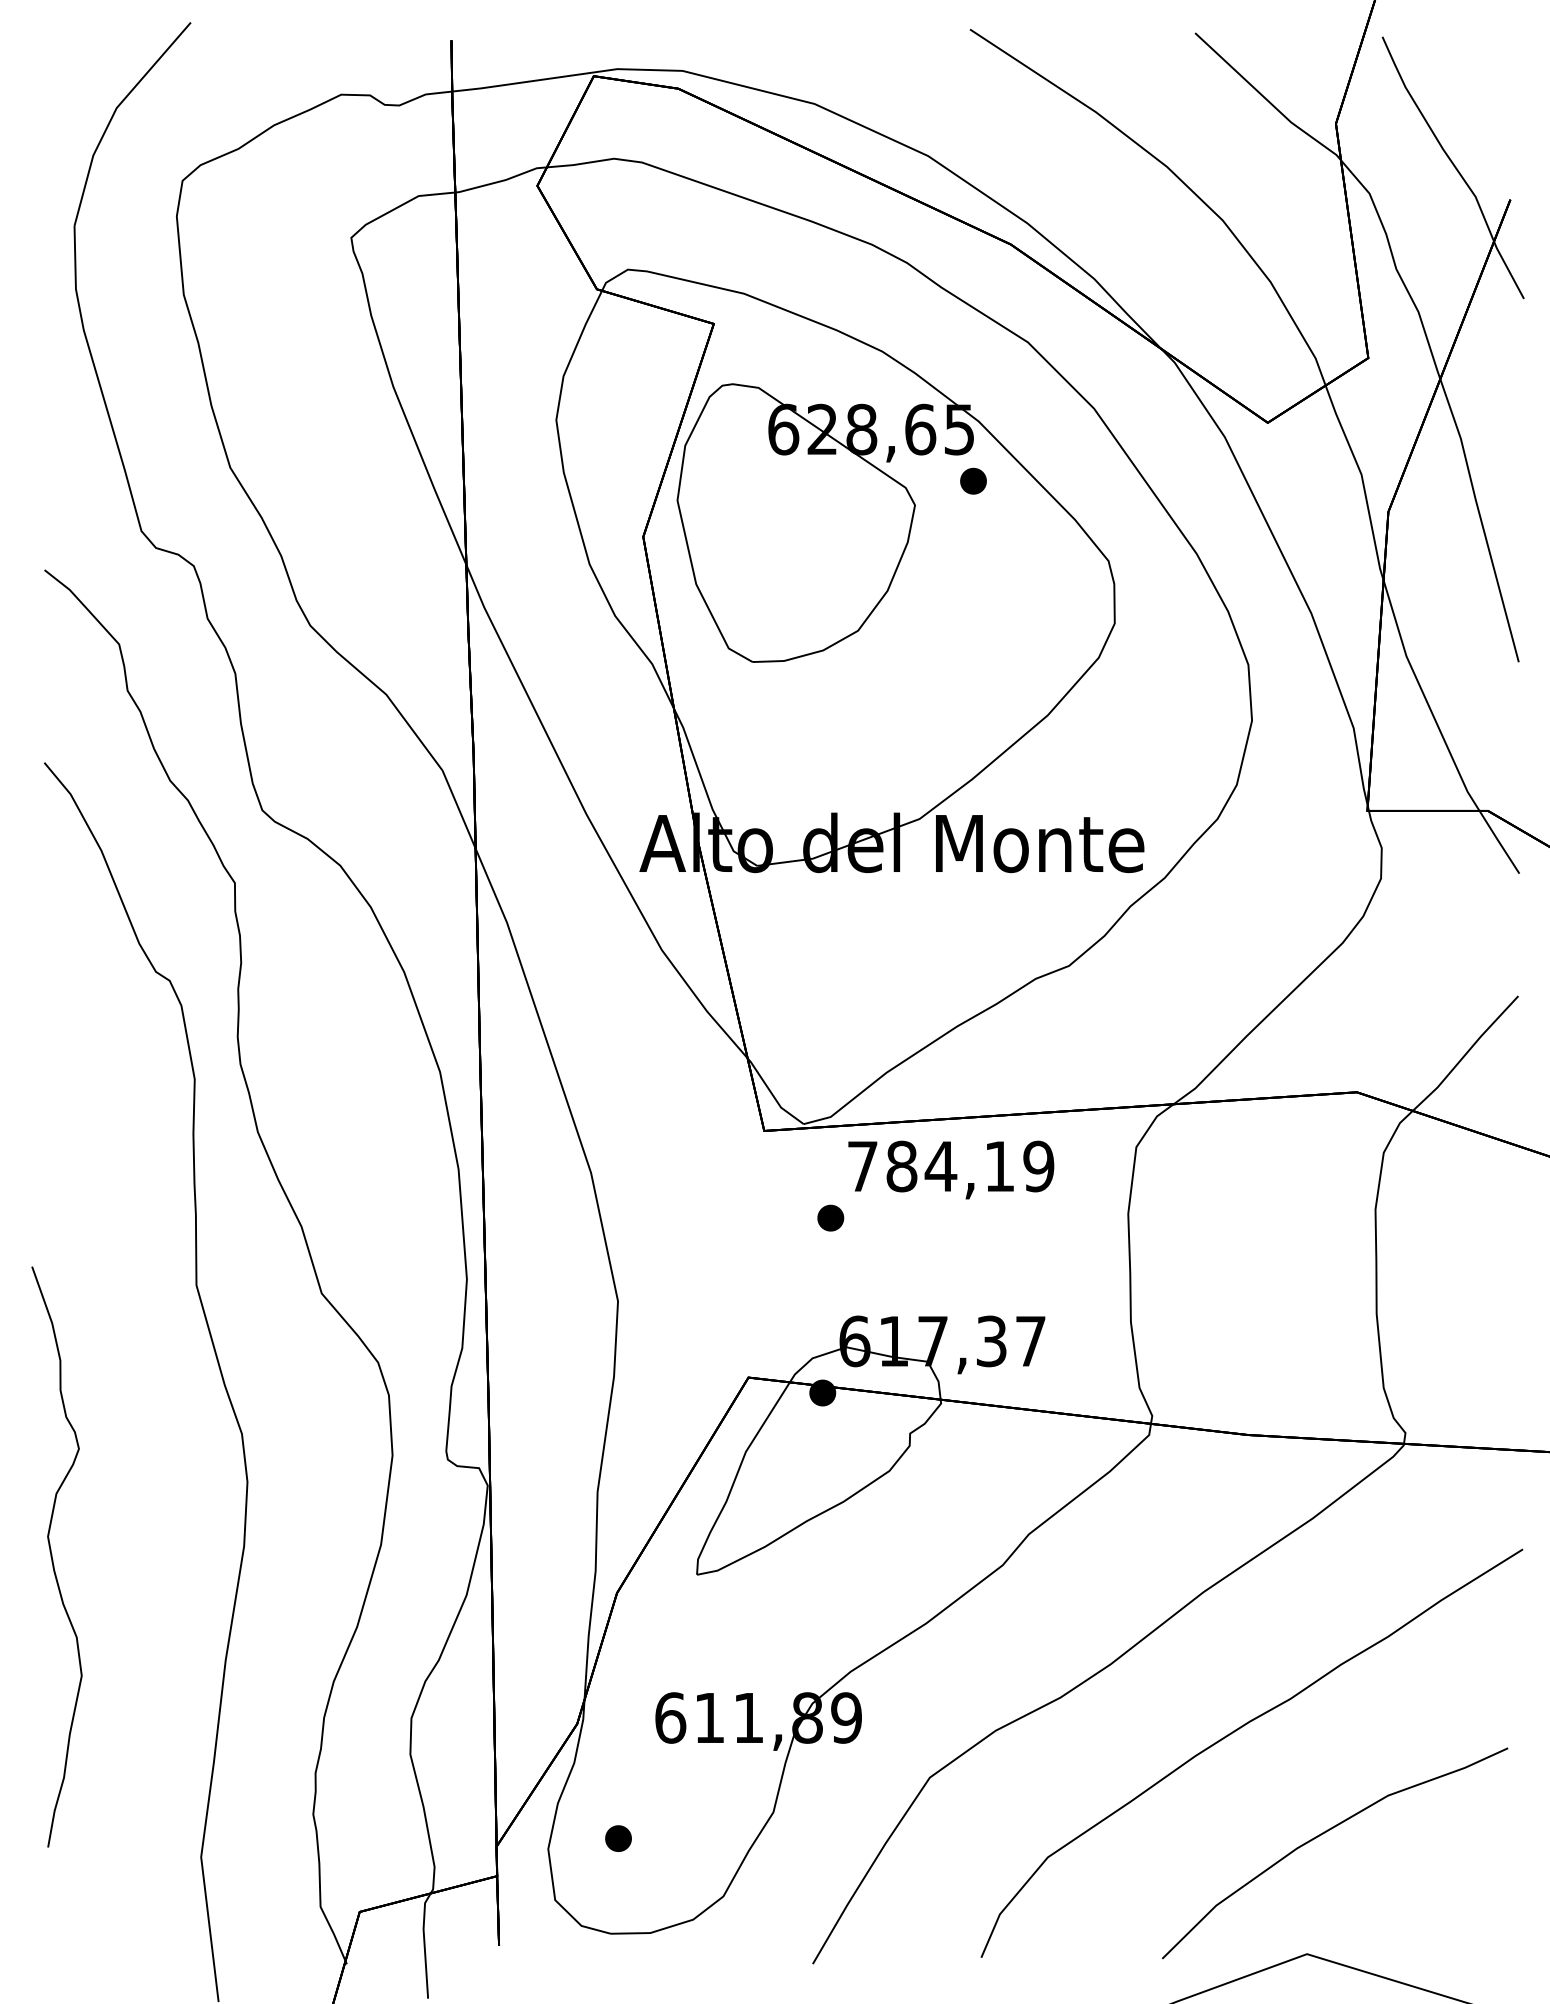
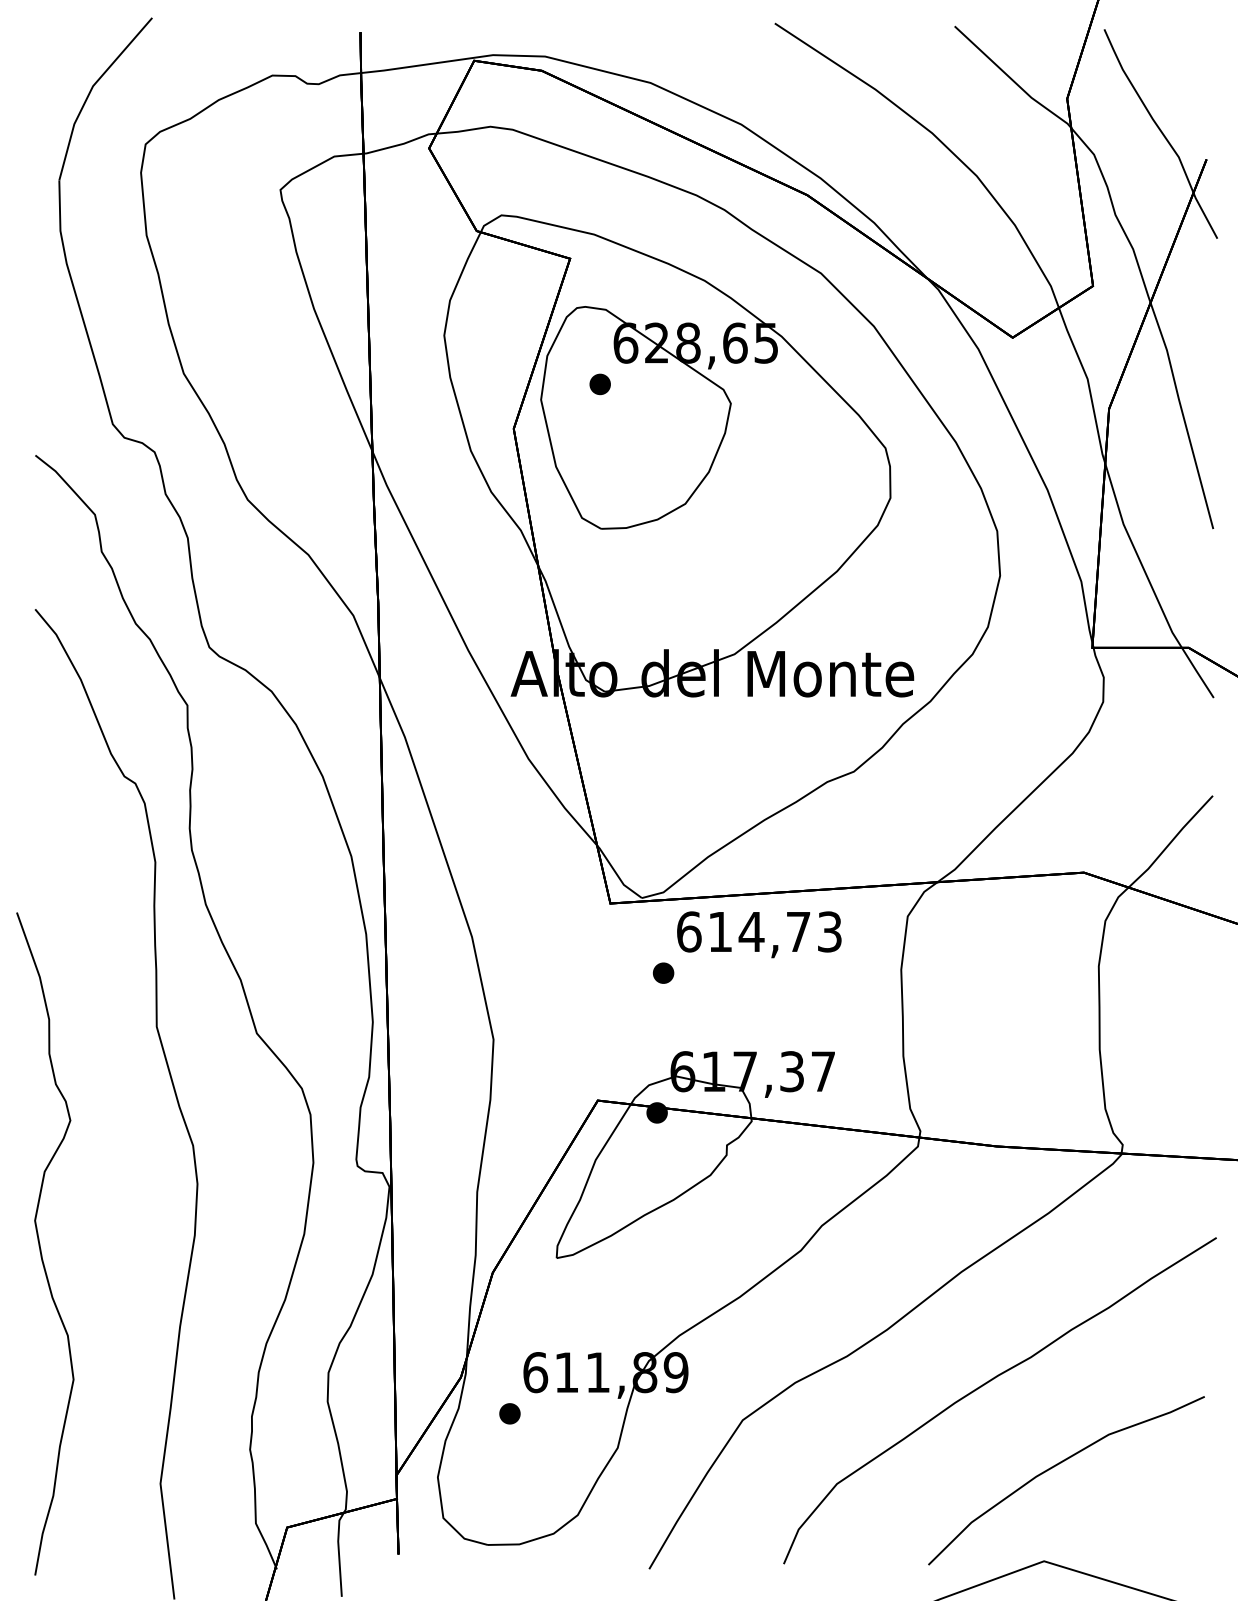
part: (973, 480) -> (600, 383), moved
text: (950, 1166) -> (759, 931), 784,19 -> 614,73
part: (56, 1556) -> (44, 1243), size x1.43
part: (618, 1838) -> (509, 1413), moved

